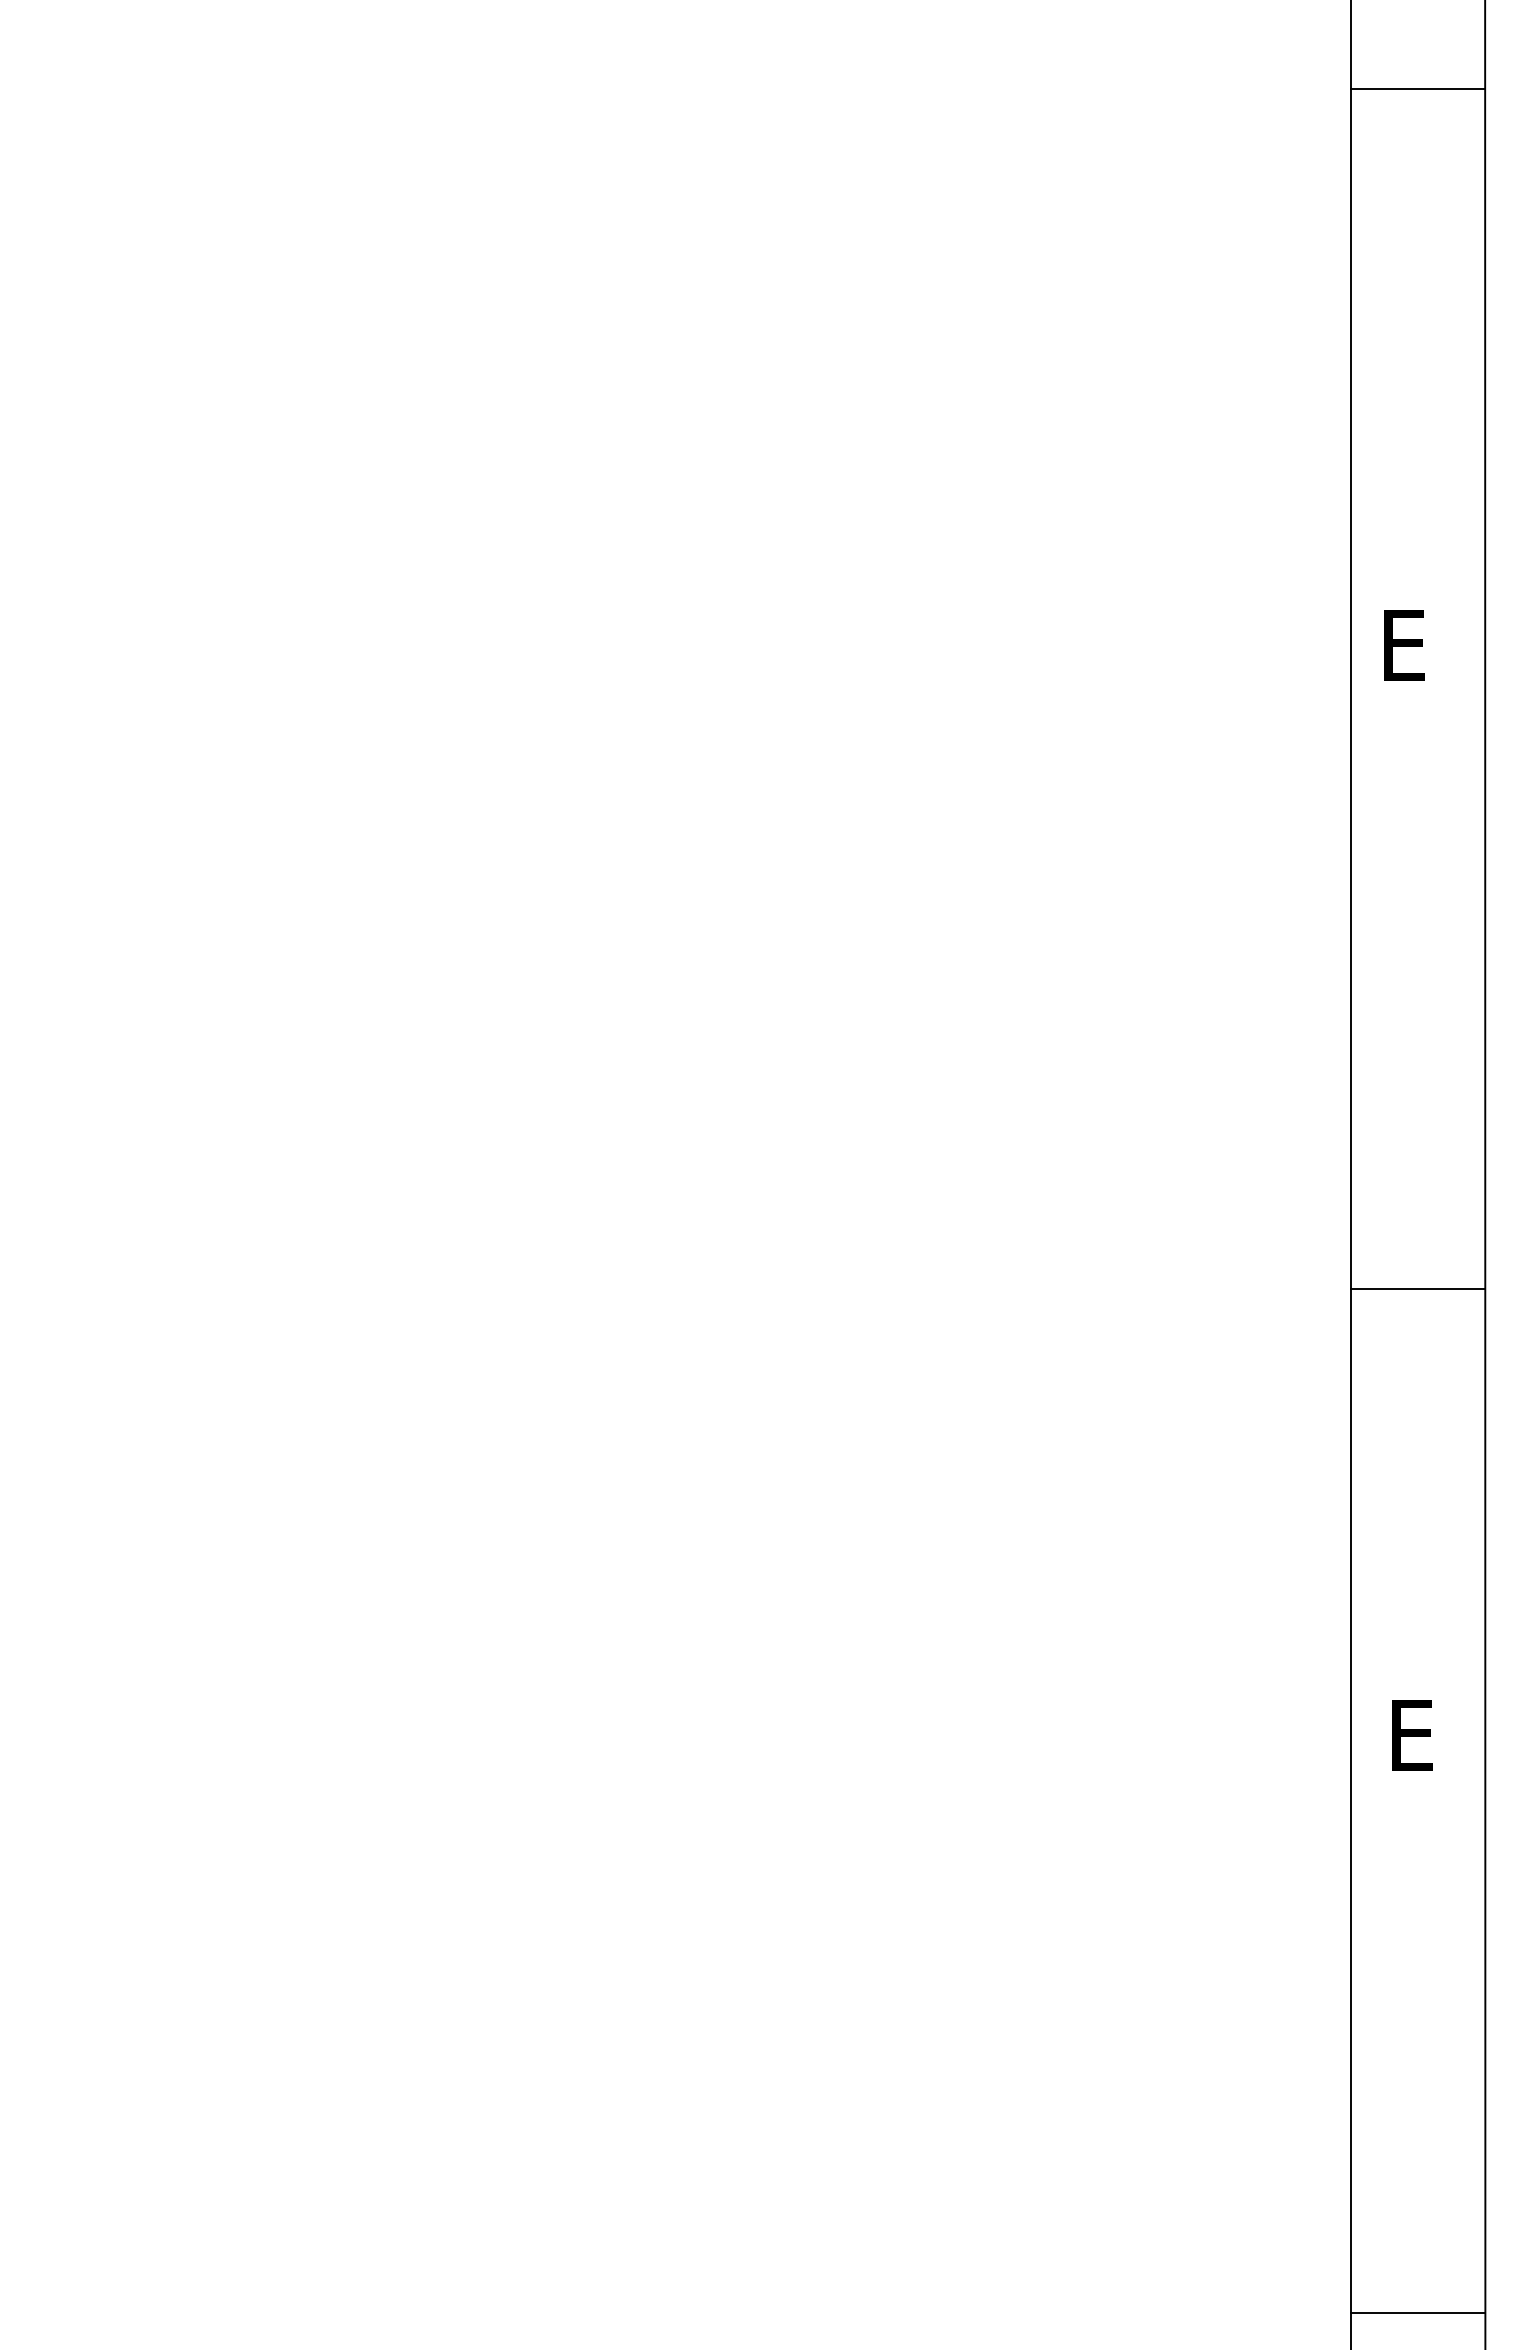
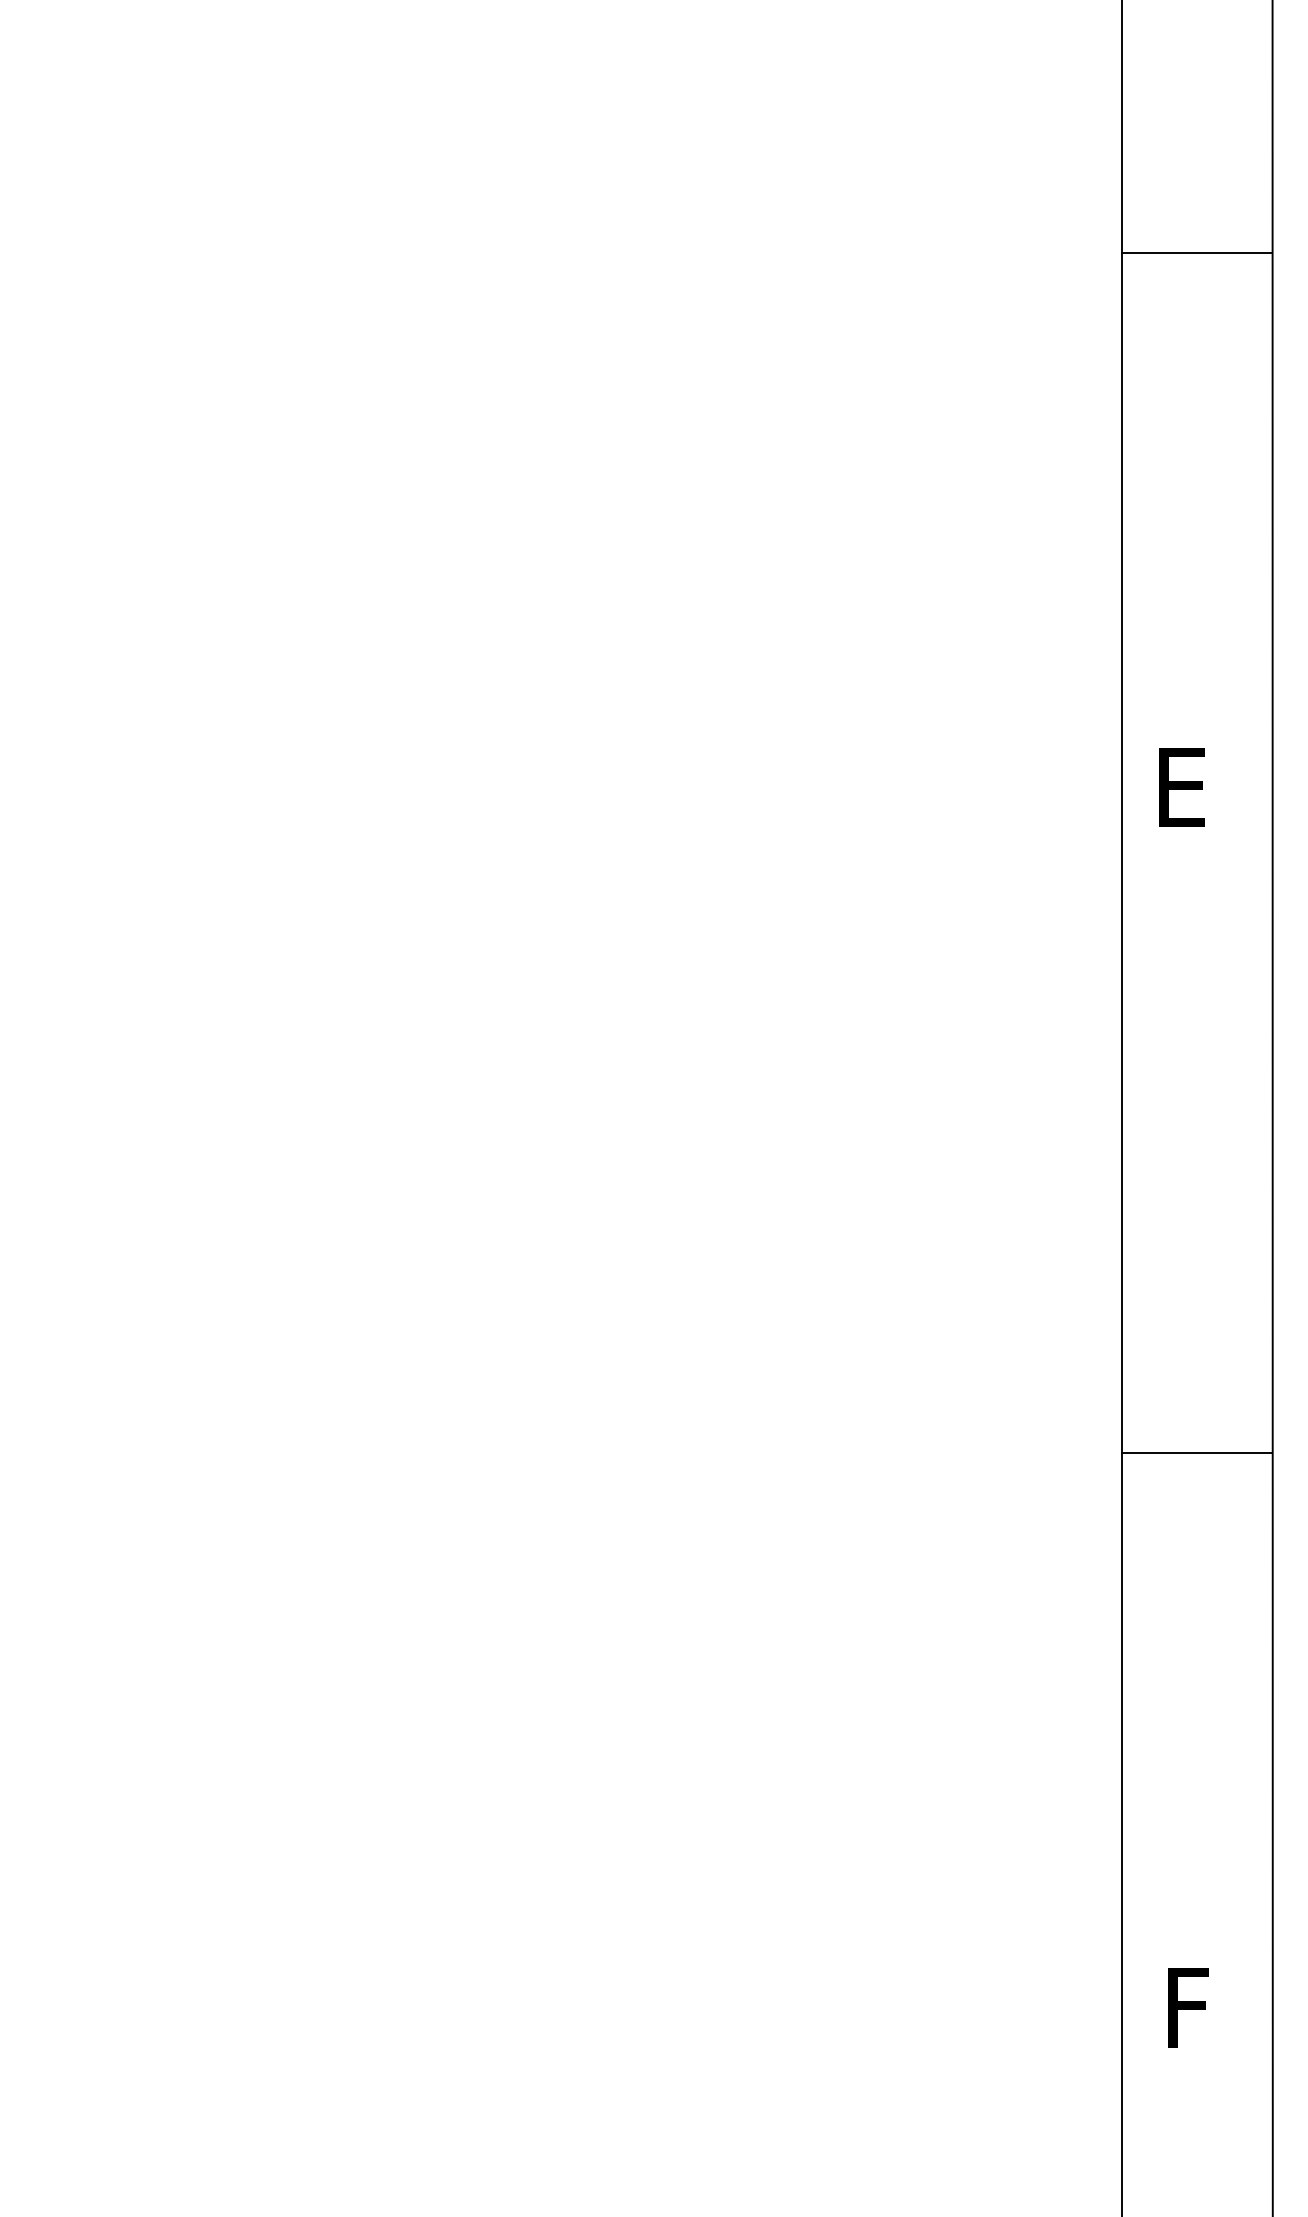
line: (1417, 89) -> (1196, 252), moved
line: (1417, 1289) -> (1196, 1453), moved
text: (1416, 1735) -> (1195, 2008), E -> F

